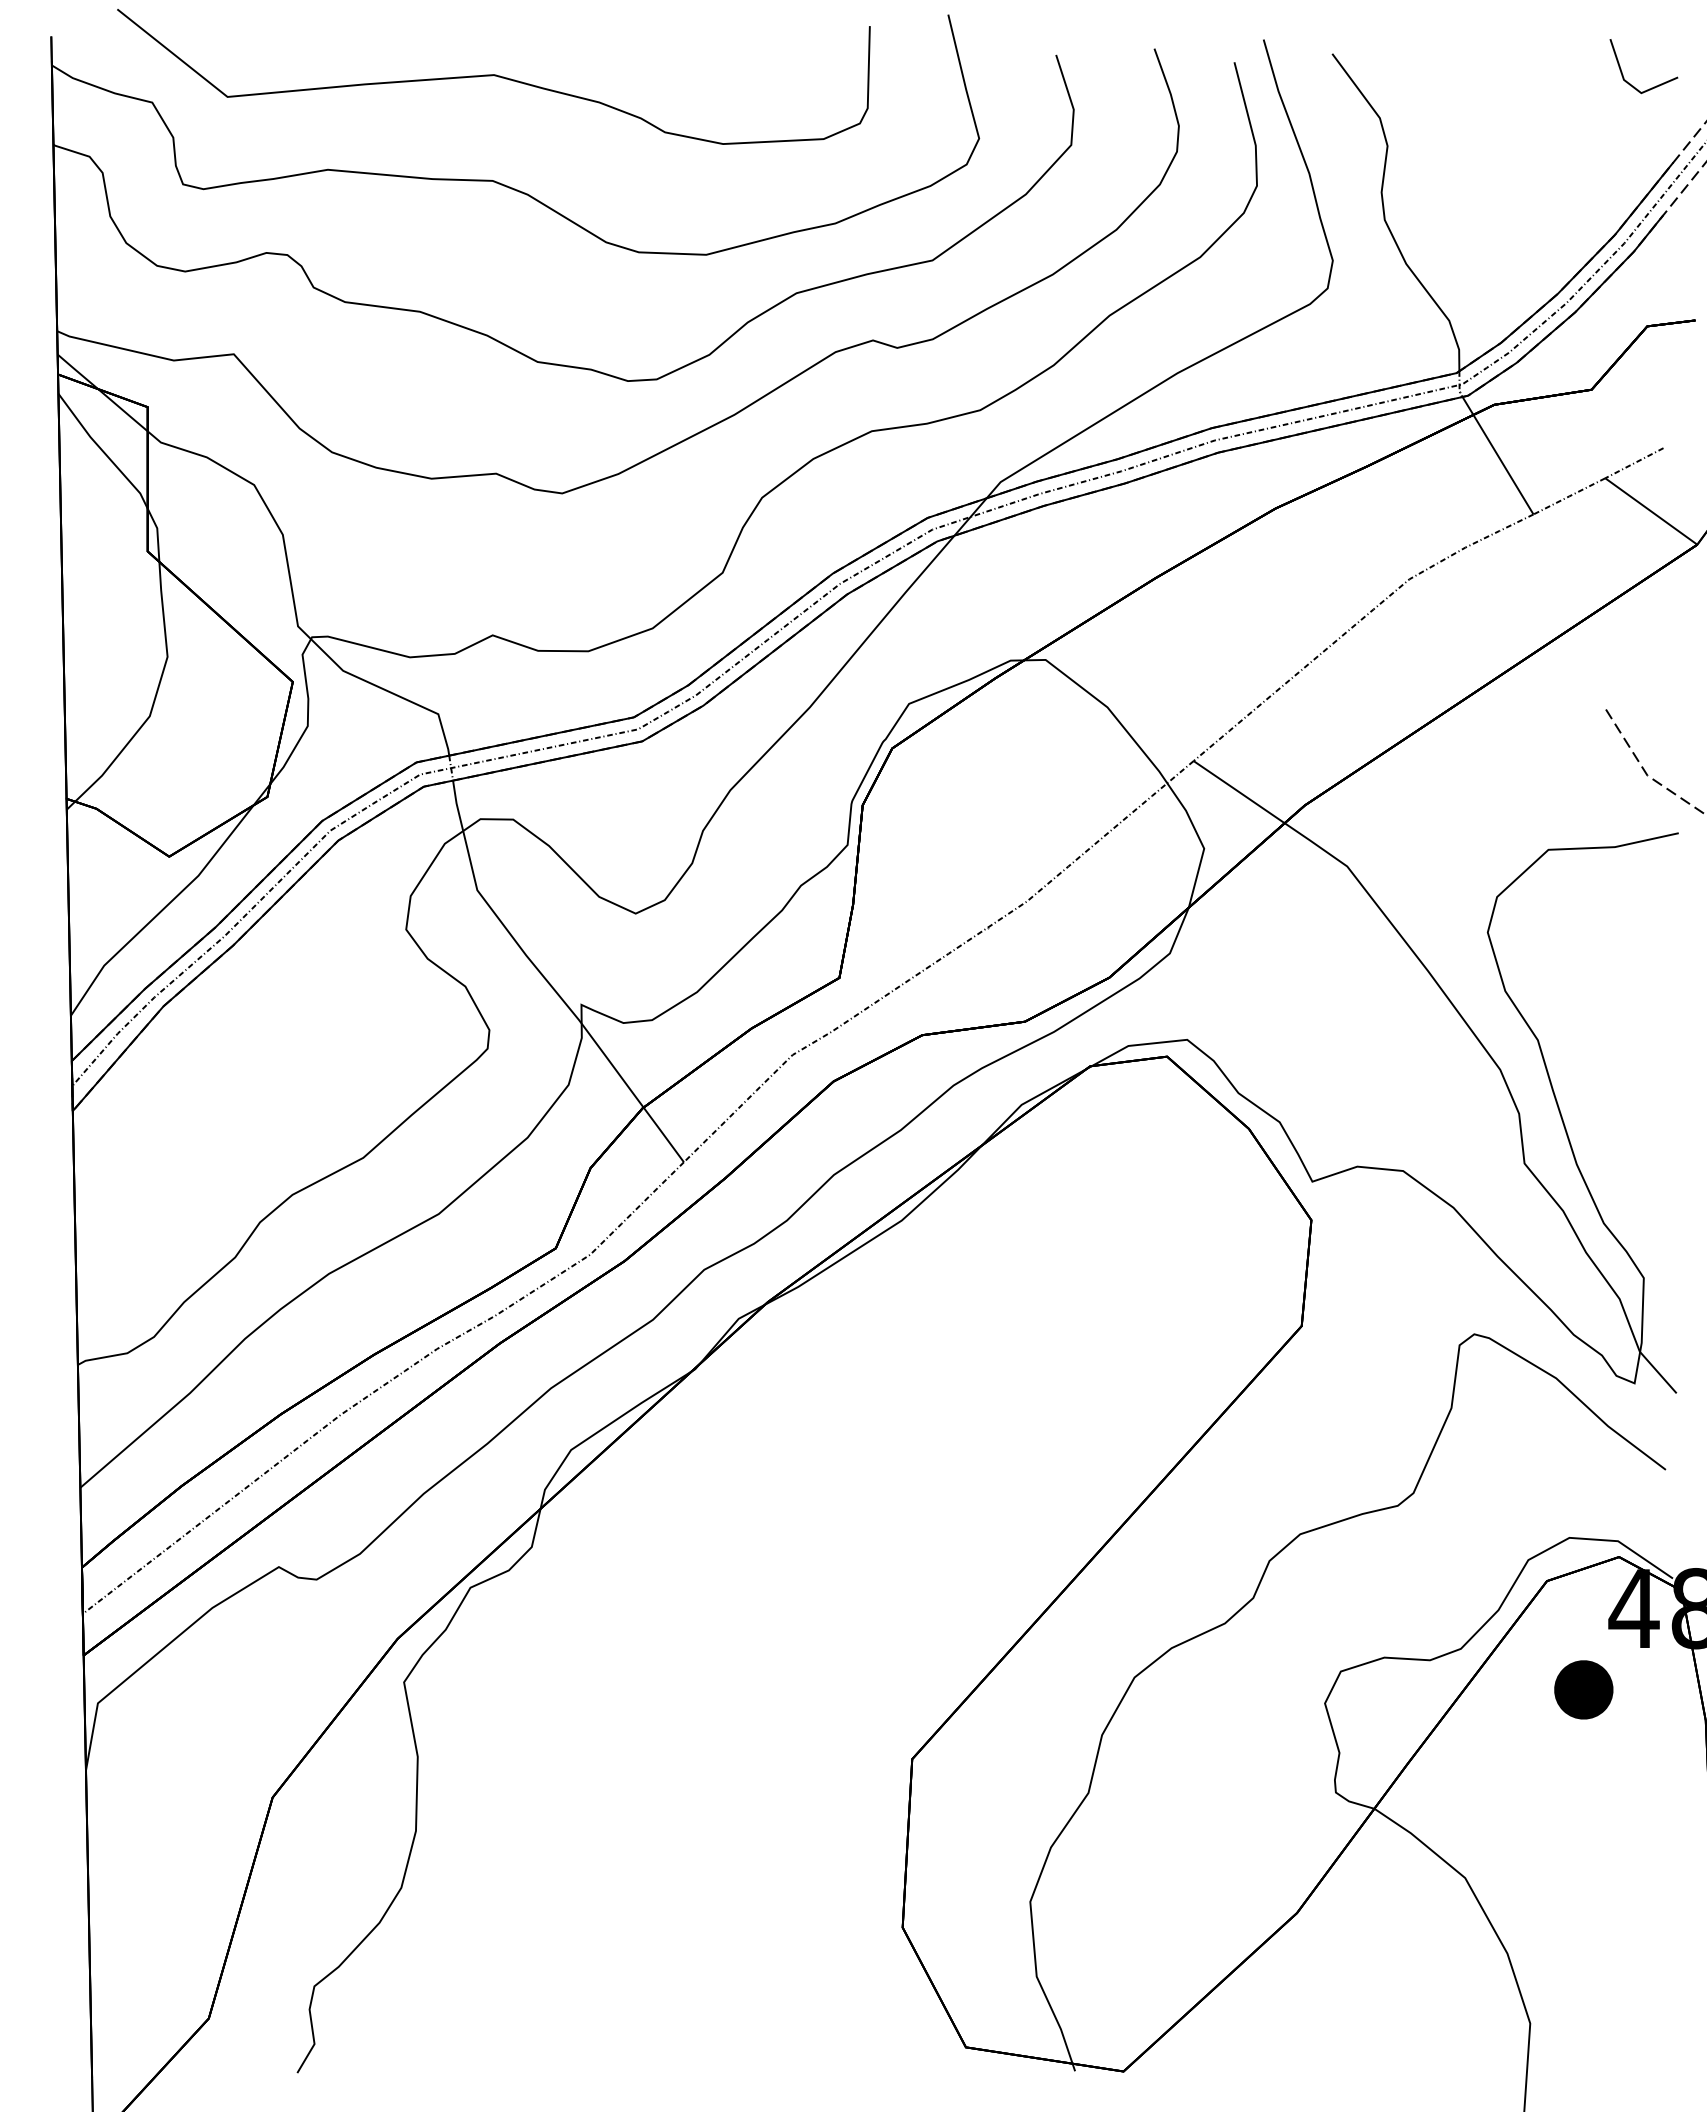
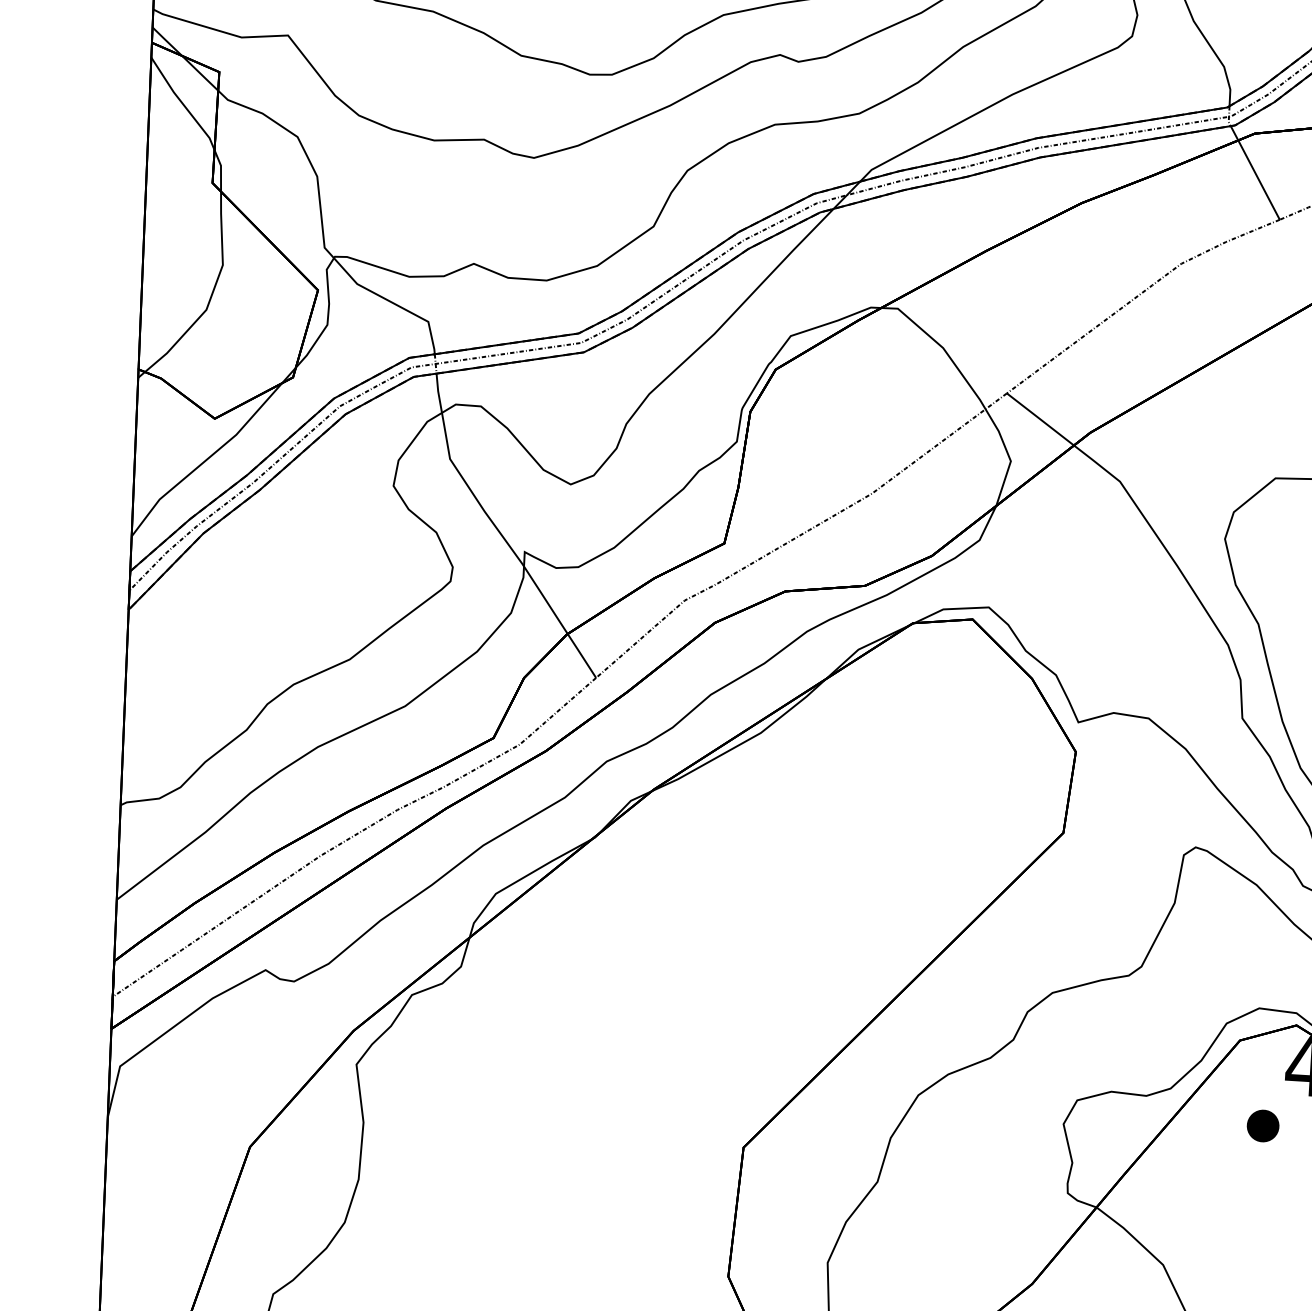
part: (1583, 1690) -> (1262, 1126), size x0.71

